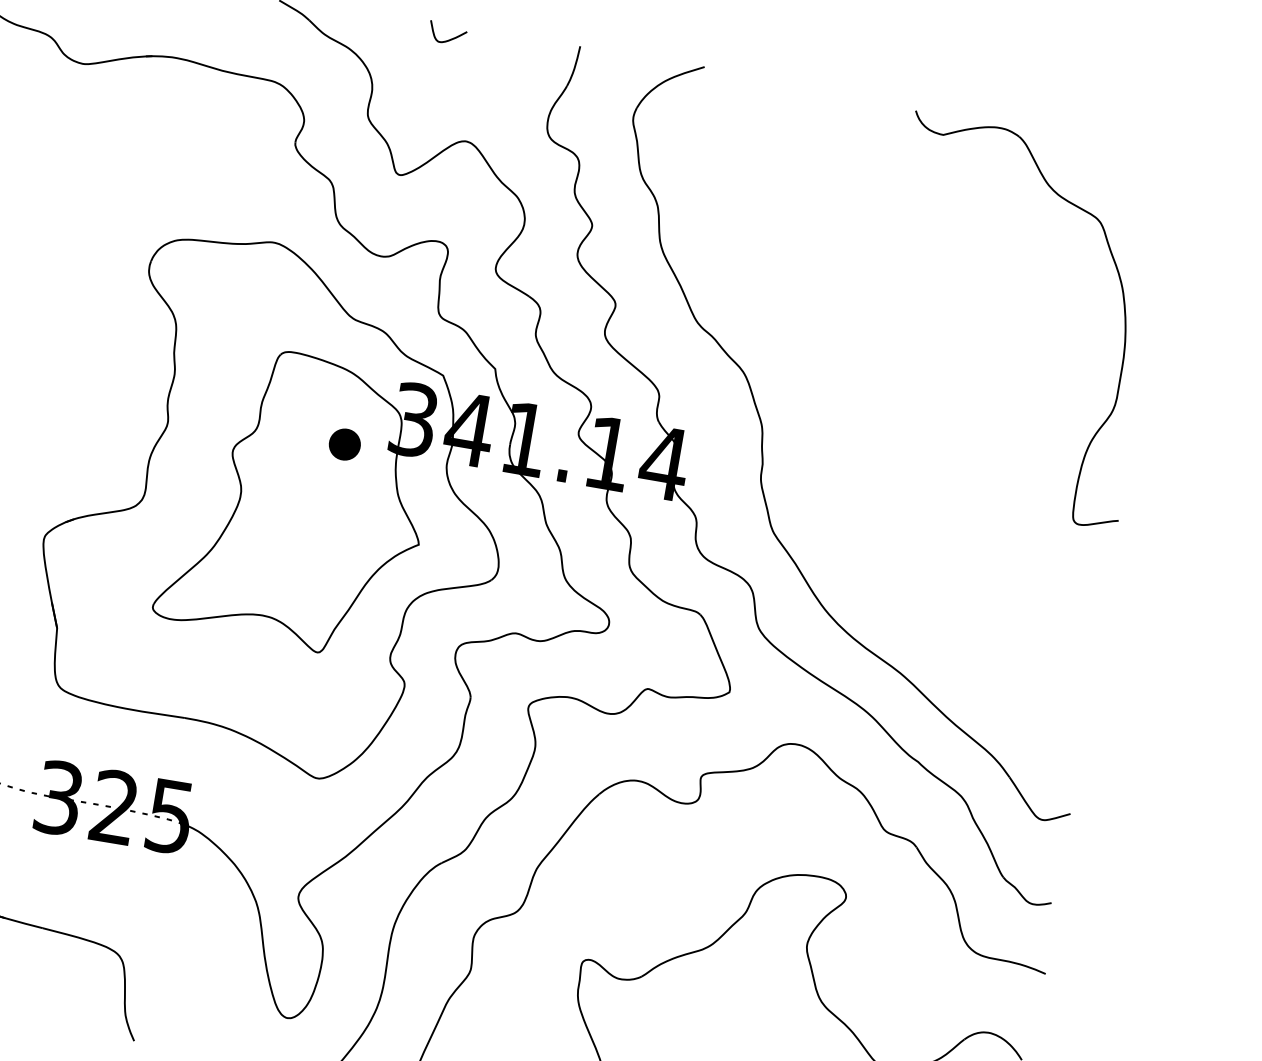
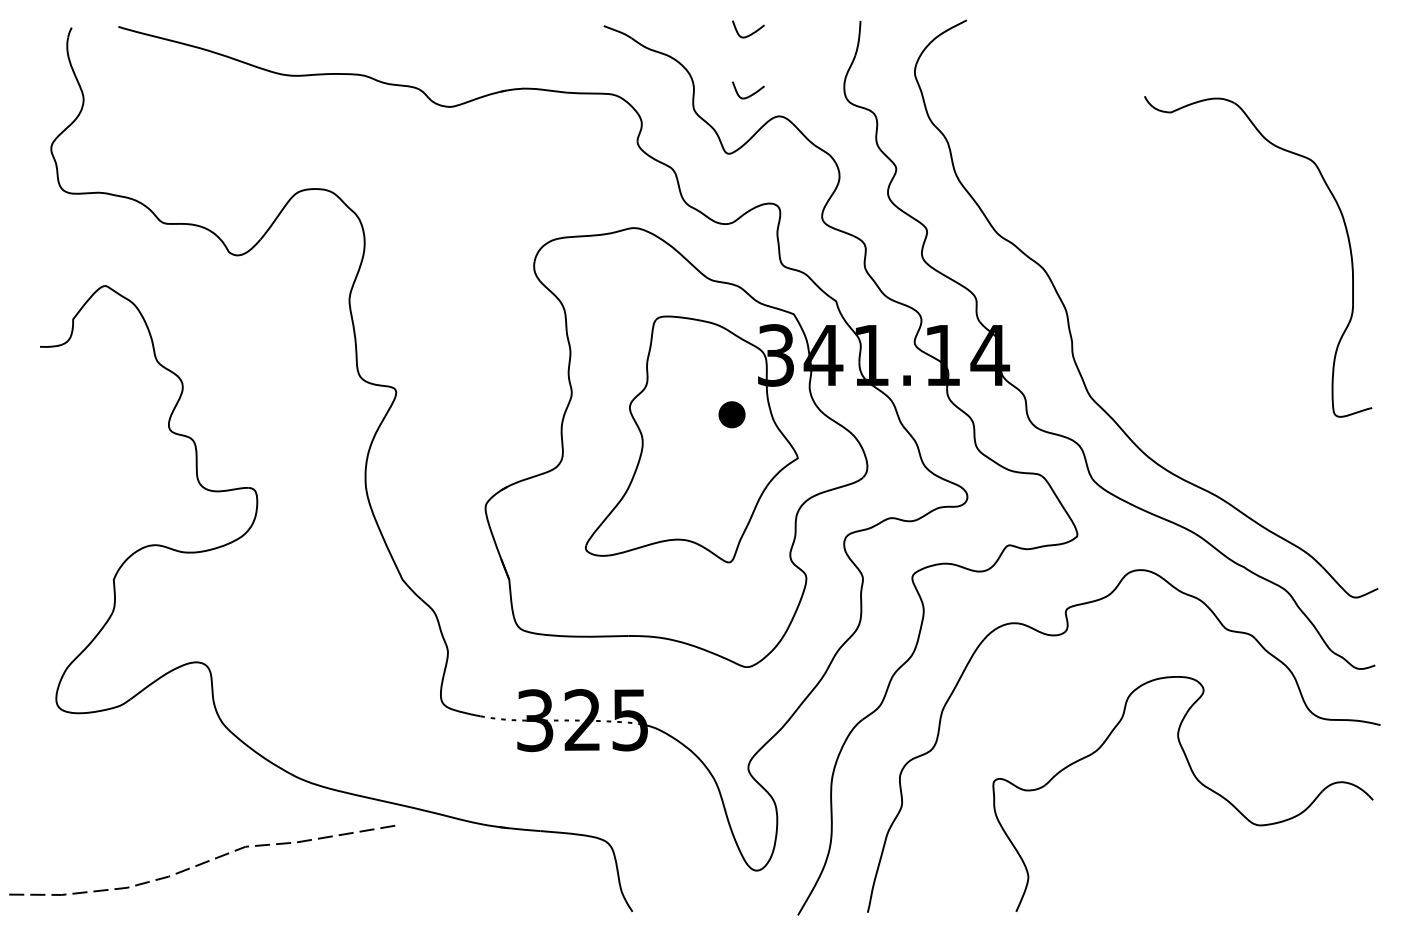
curve: (436, 110) -> (750, 94), added
part: (1123, 318) -> (1347, 239), moved
part: (344, 444) -> (731, 414), moved

